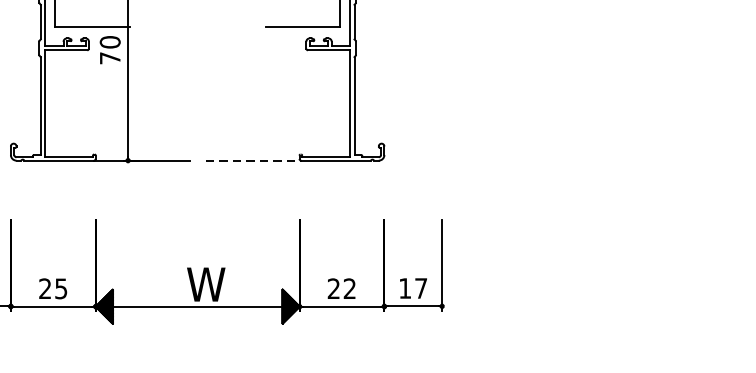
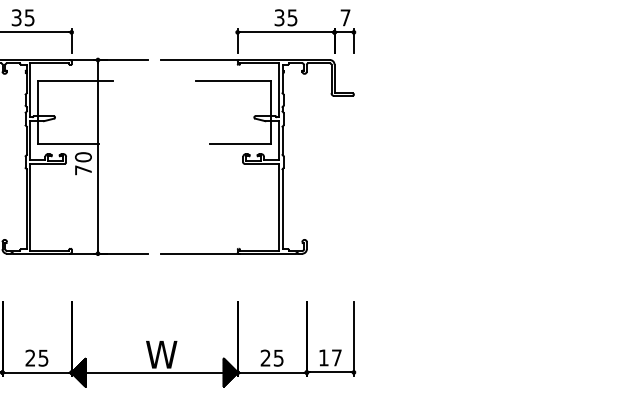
line: (255, 160) -> (201, 253), dashed -> solid
text: (349, 288) -> (278, 357), 22 -> 25

